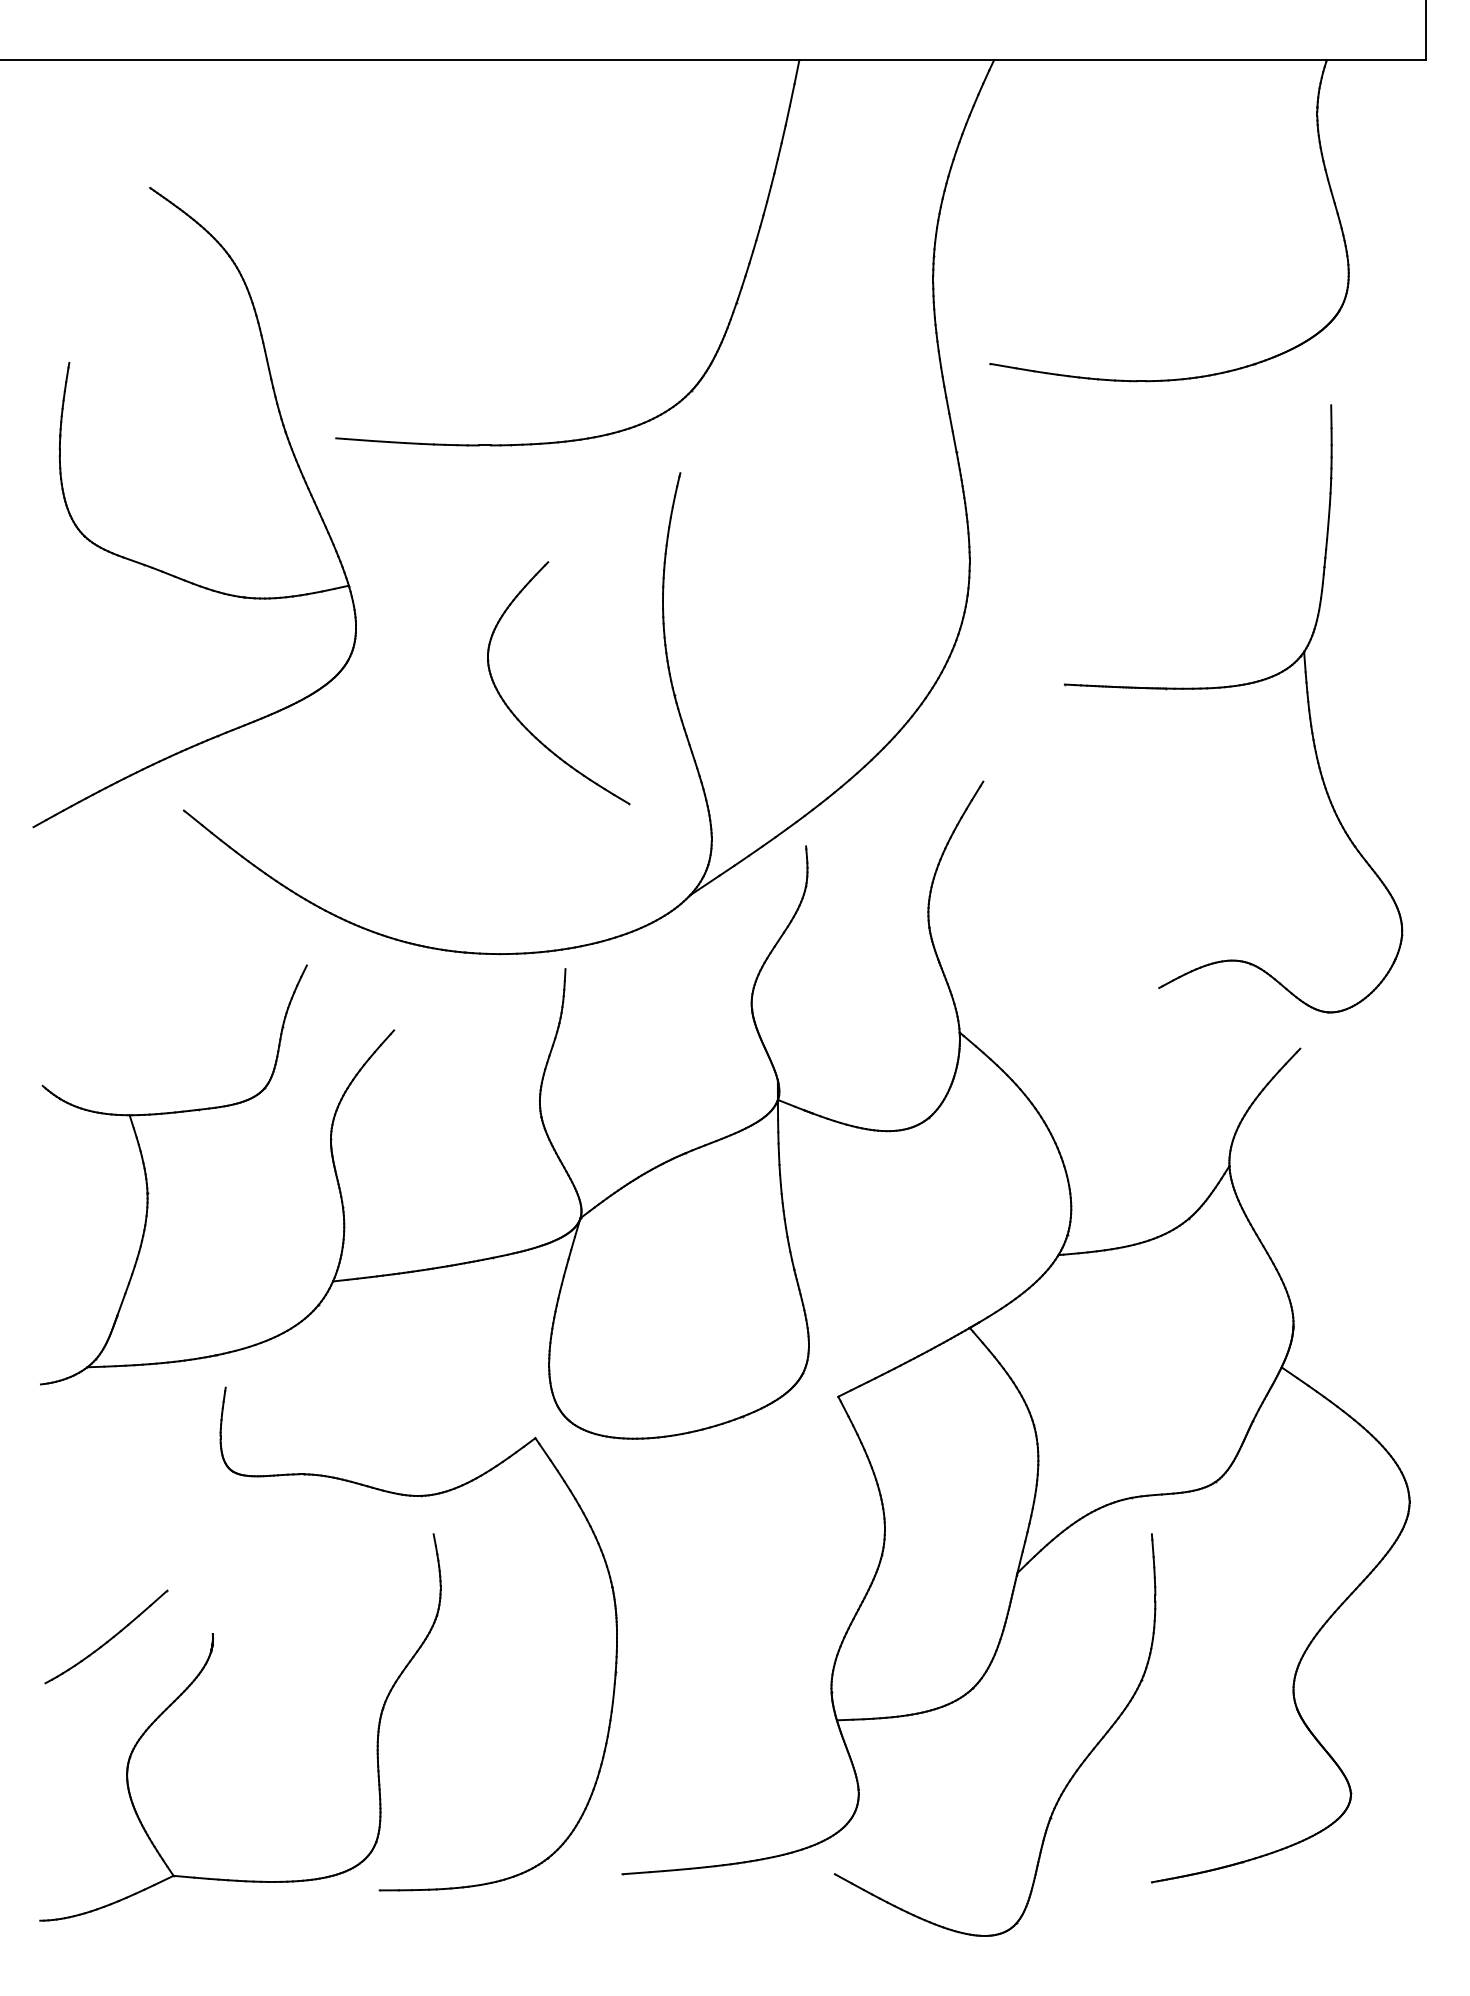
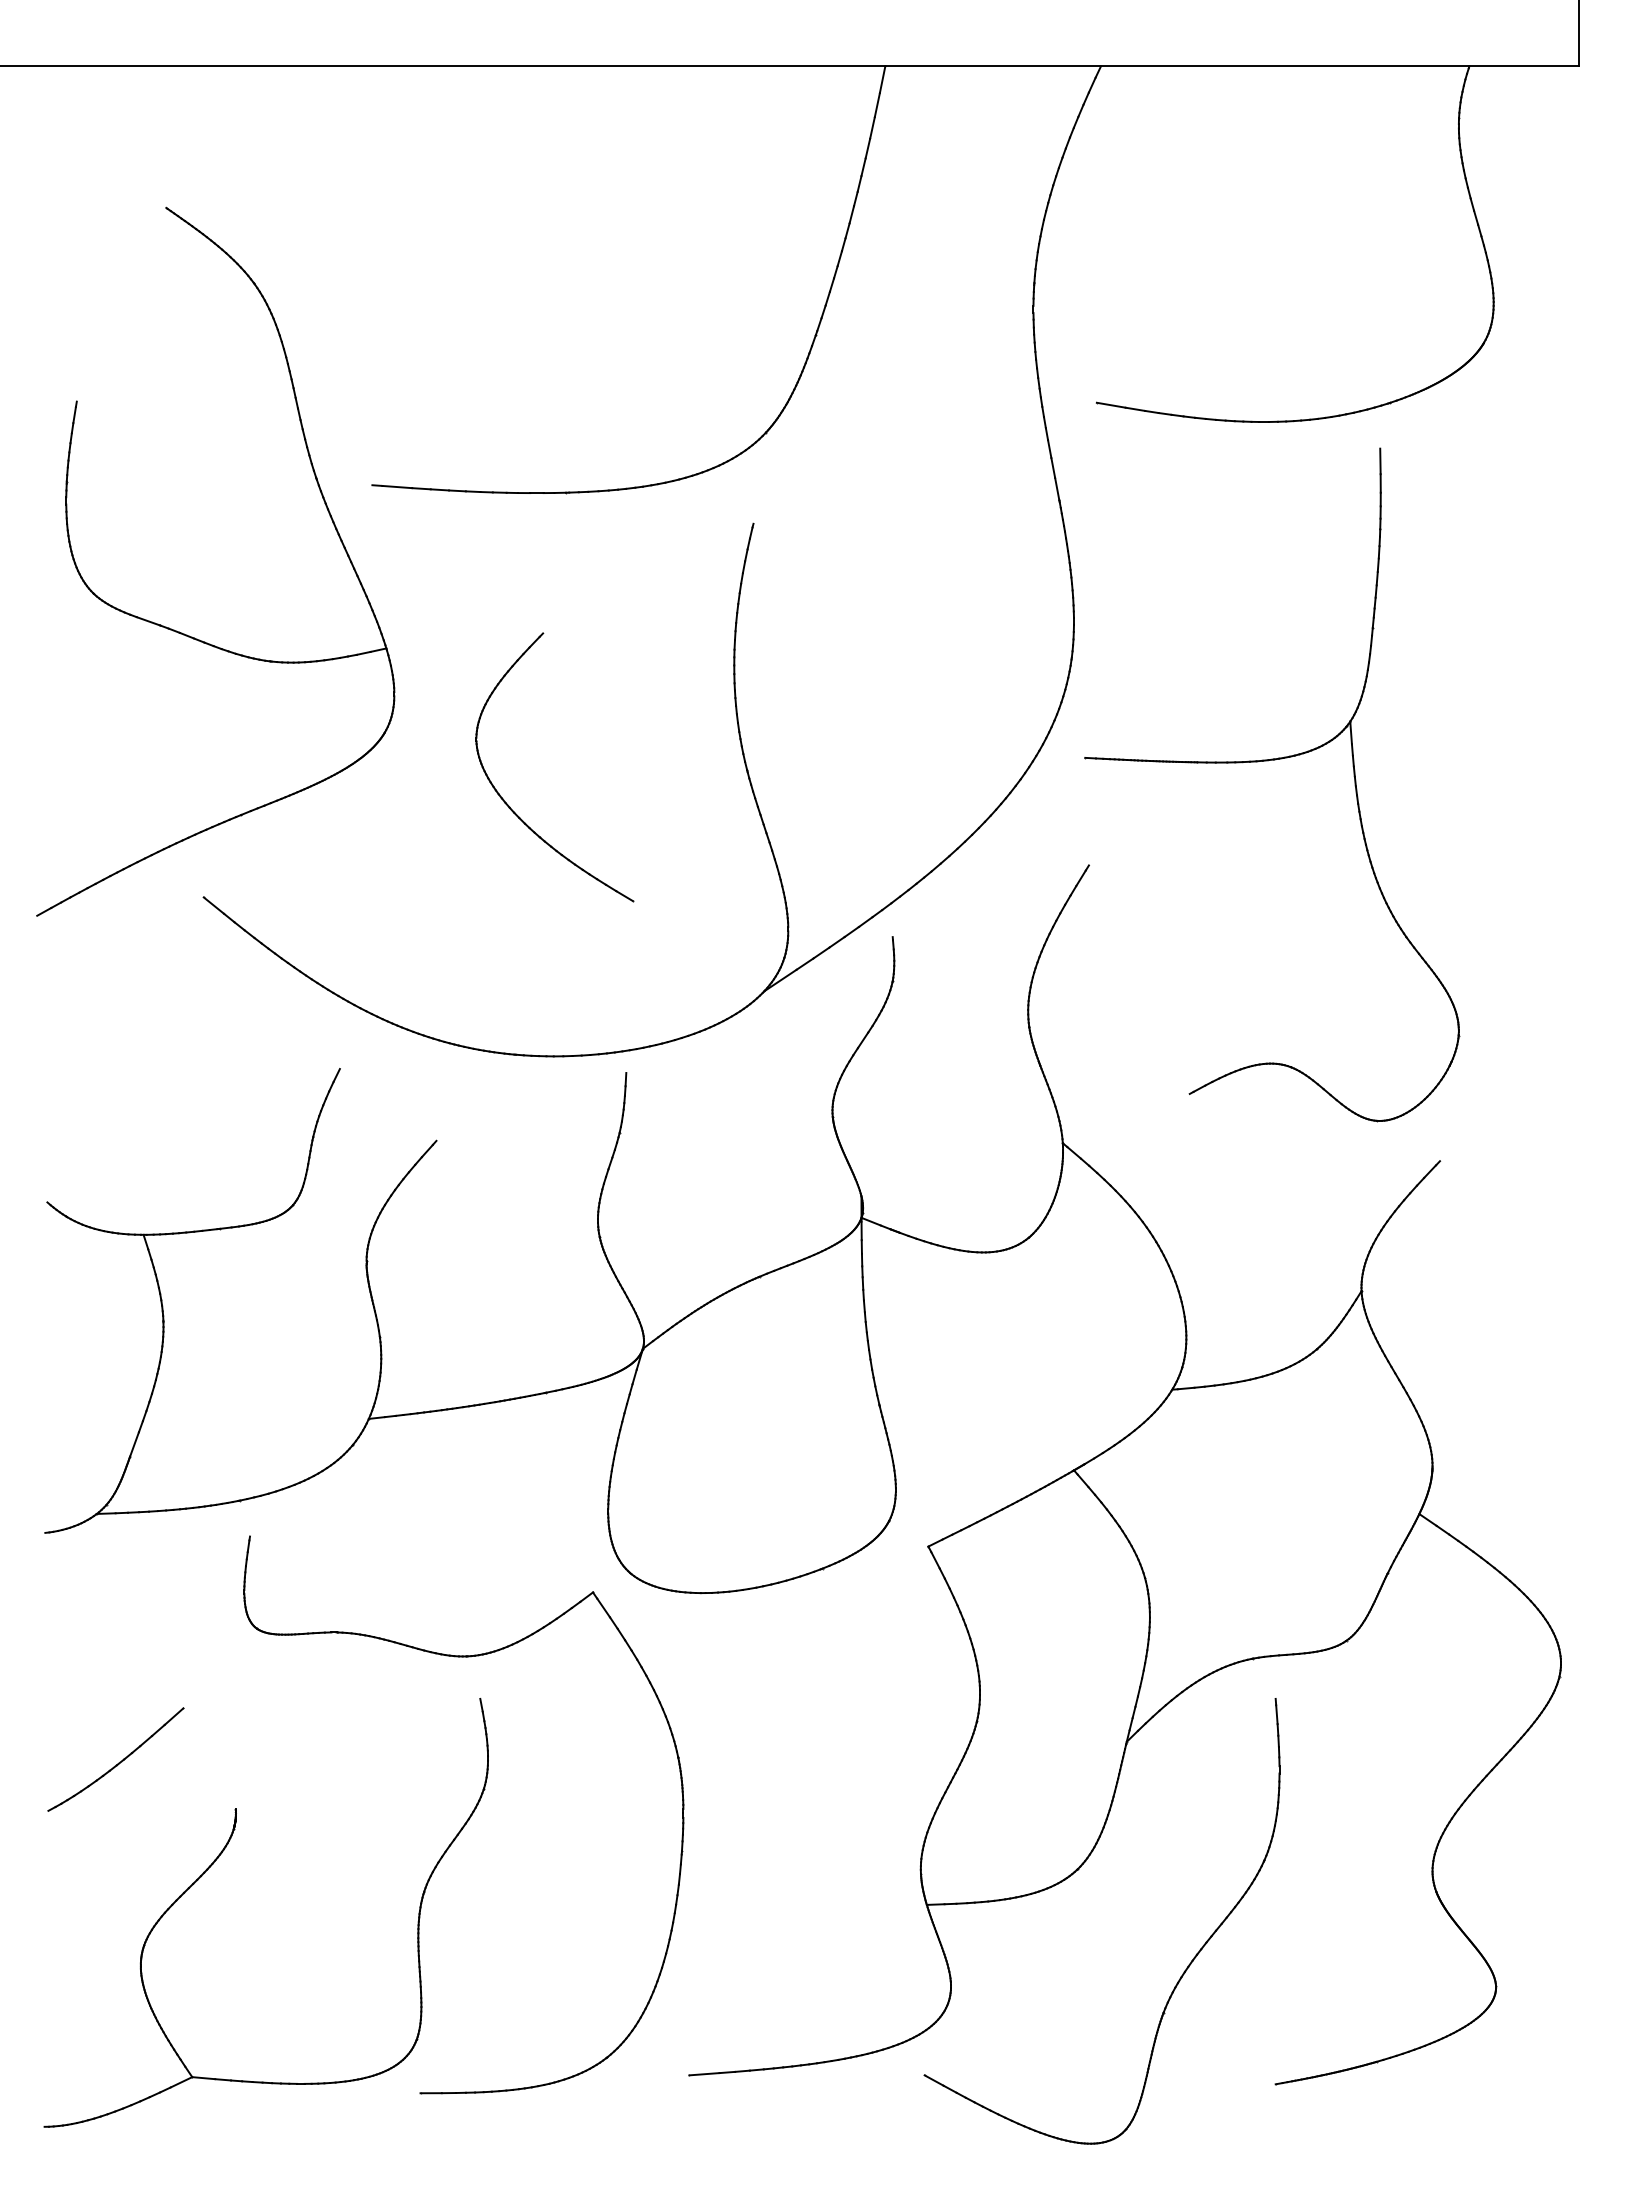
part: (1230, 687) -> (1268, 761), moved
part: (518, 718) -> (510, 806), moved
part: (106, 1636) -> (115, 1759), moved

